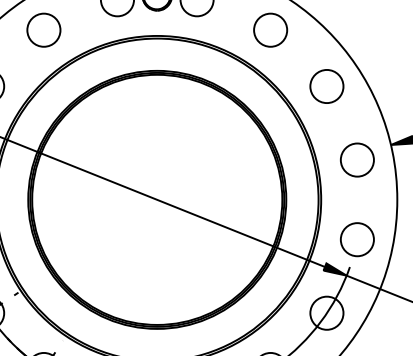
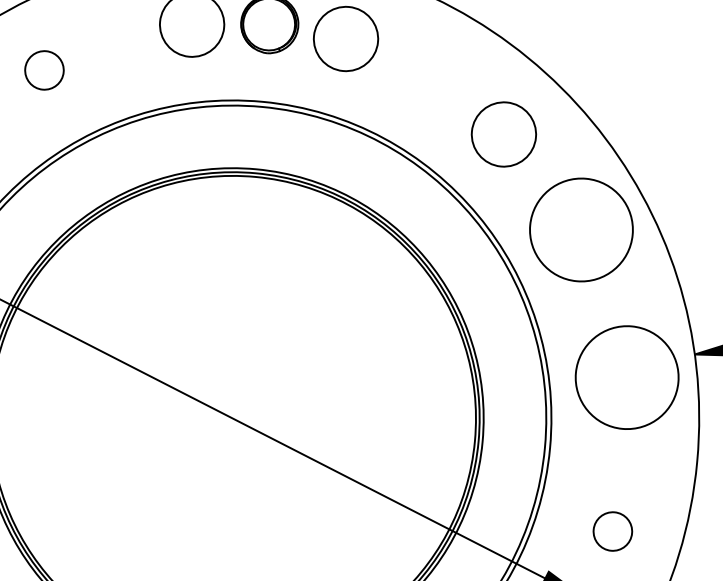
circle: (43, 29) -> (43, 68), size x0.6
circle: (270, 29) -> (503, 133), moved
circle: (326, 86) -> (580, 229), size x1.6
circle: (356, 159) -> (625, 376), size x1.6
circle: (356, 239) -> (611, 531), size x0.6

